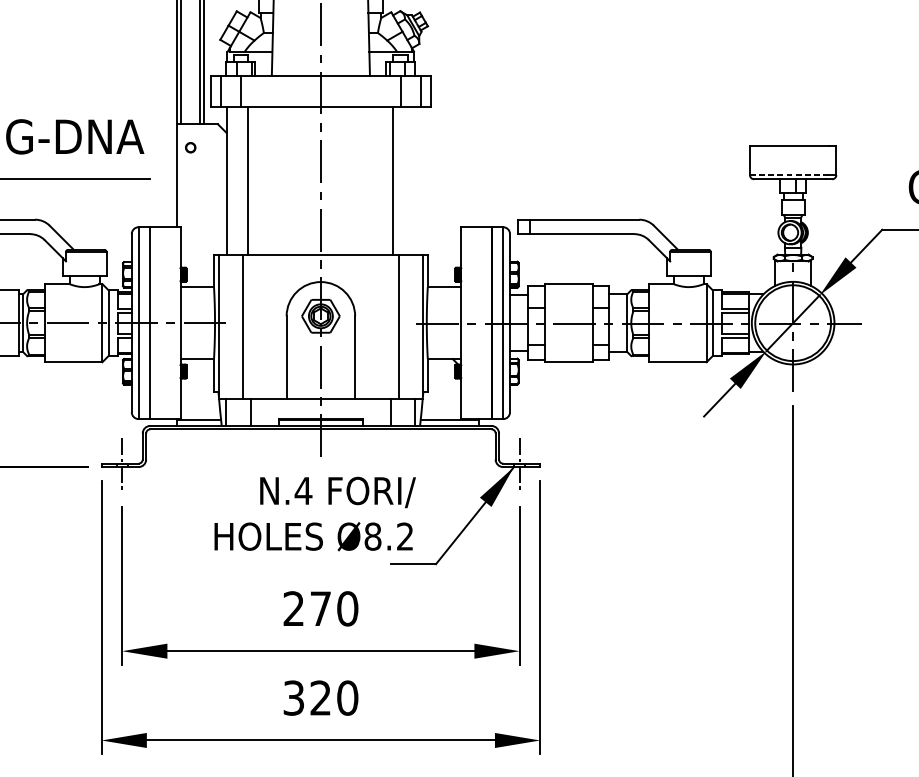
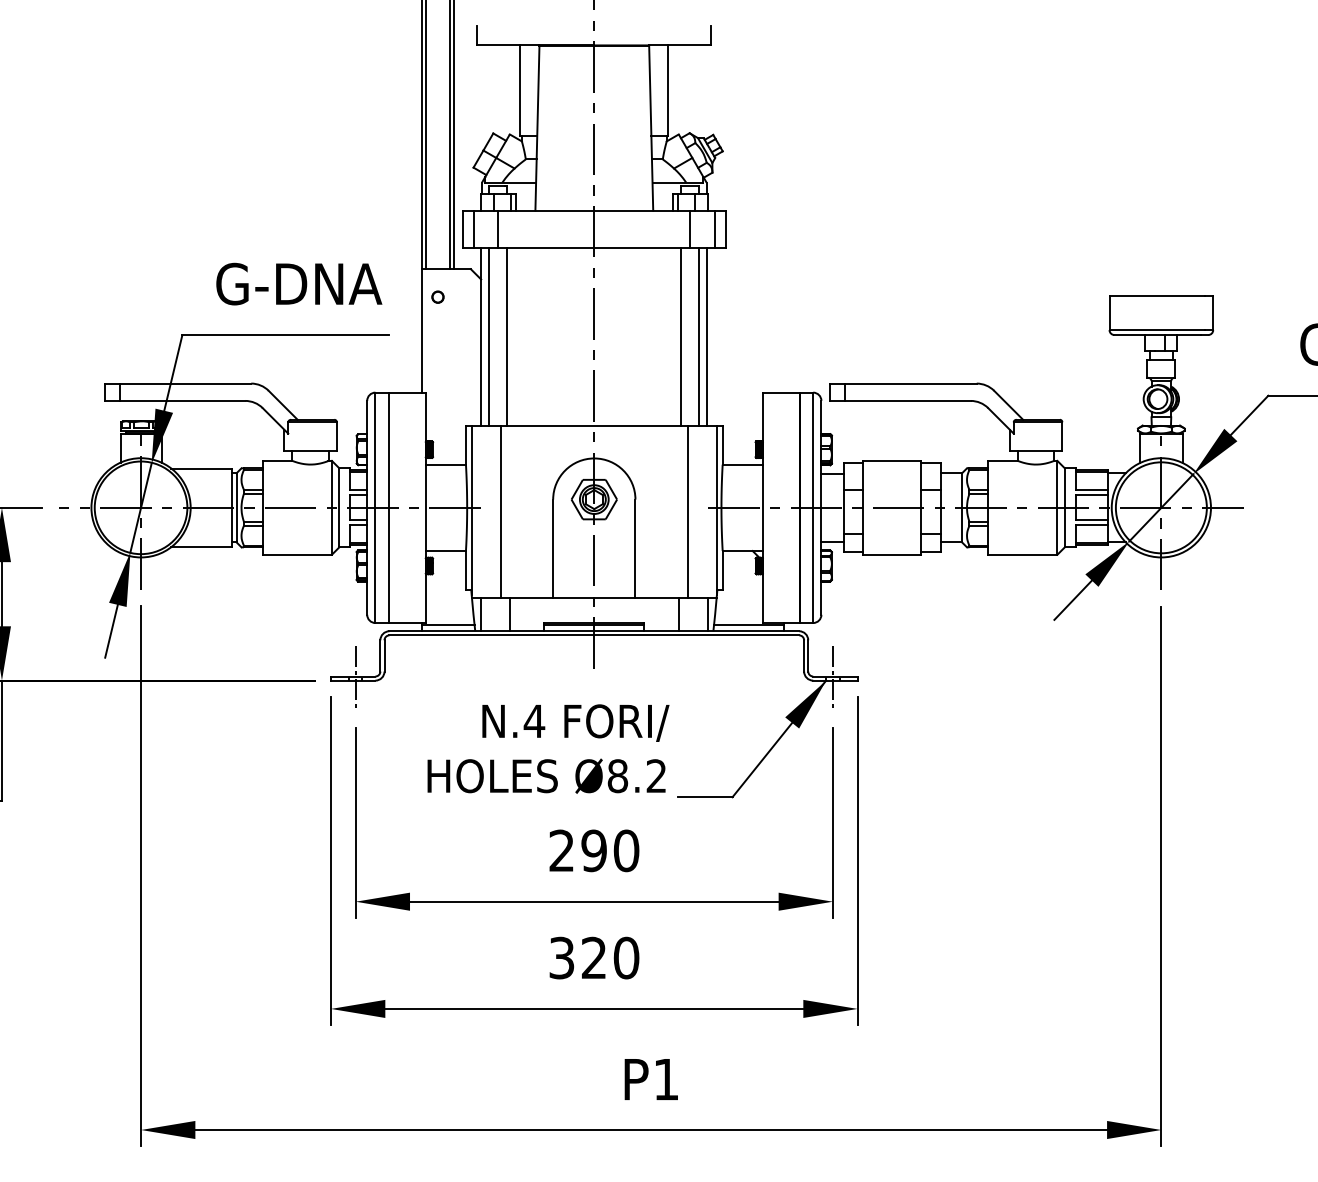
line: (789, 175) -> (1157, 330), dashed -> solid
line: (233, 181) -> (489, 337), added
line: (408, 181) -> (699, 337), added
line: (415, 181) -> (707, 337), added
text: (315, 513) -> (548, 748), moved
text: (320, 608) -> (593, 850), 270 -> 290

